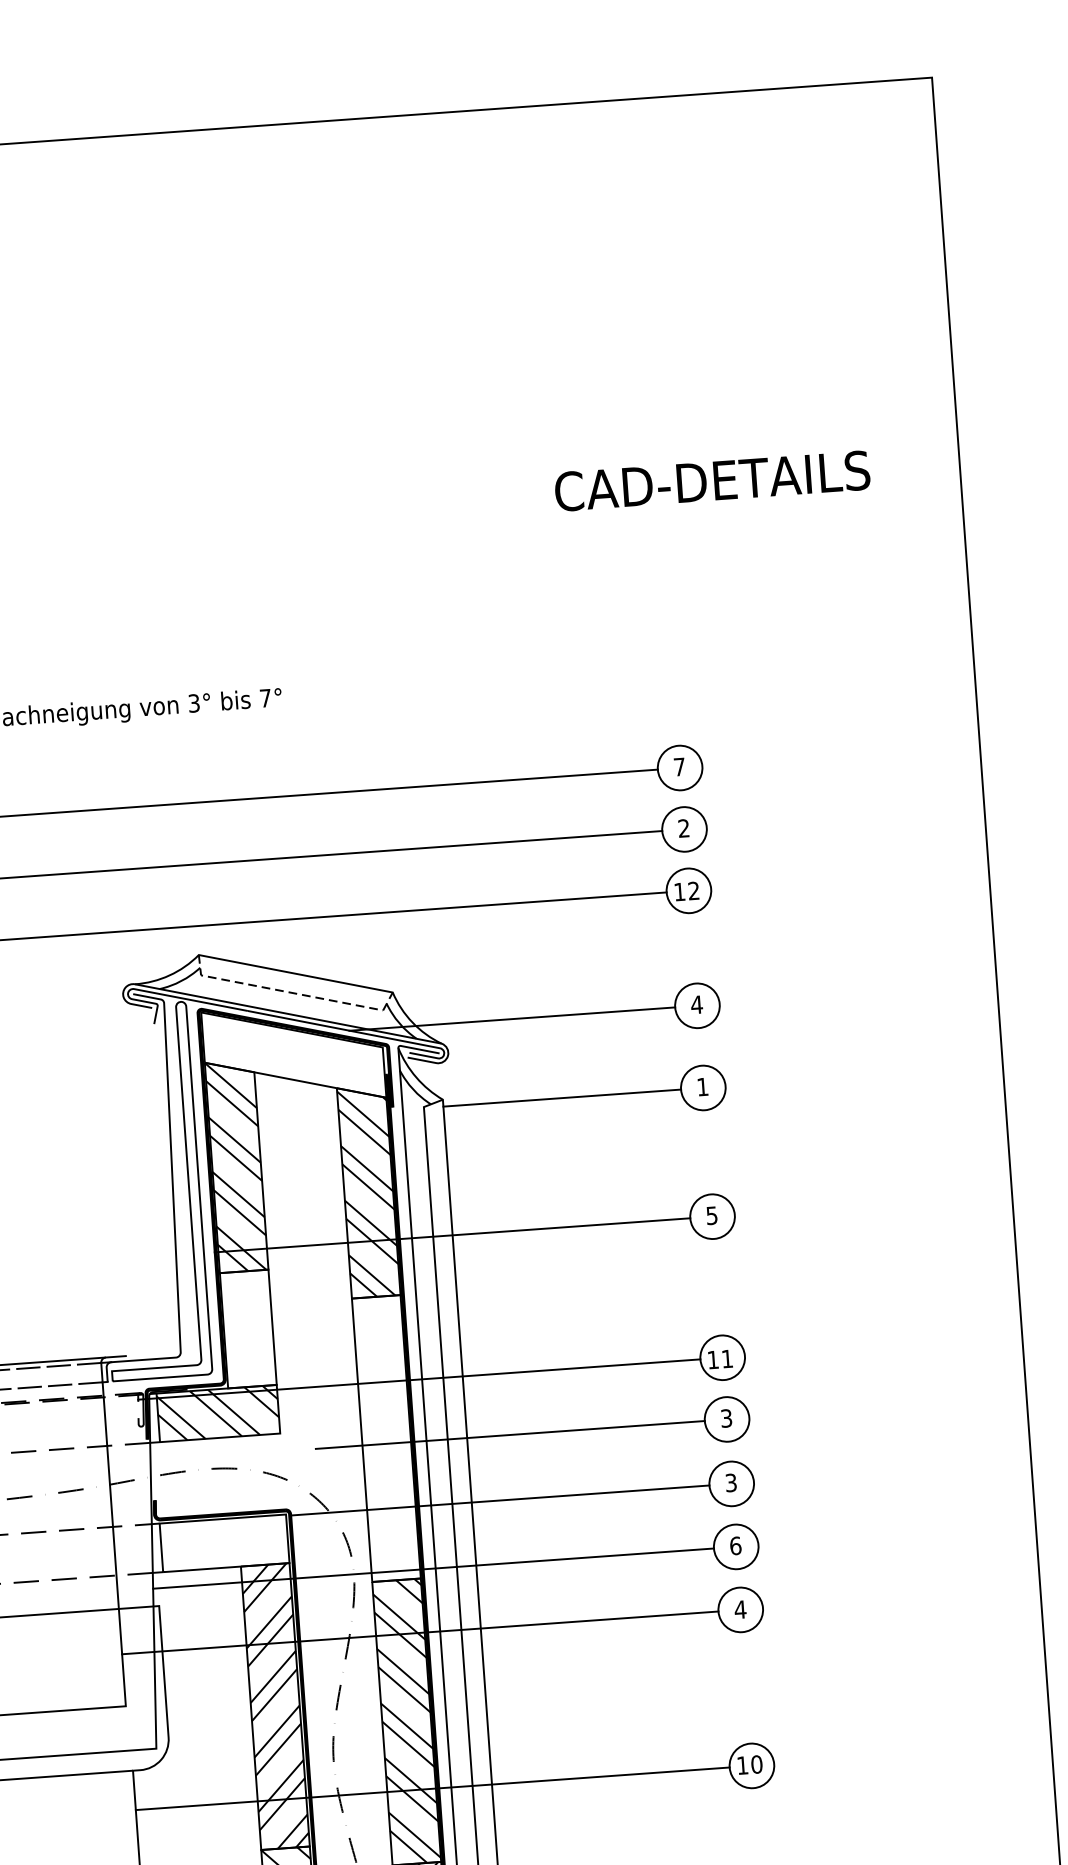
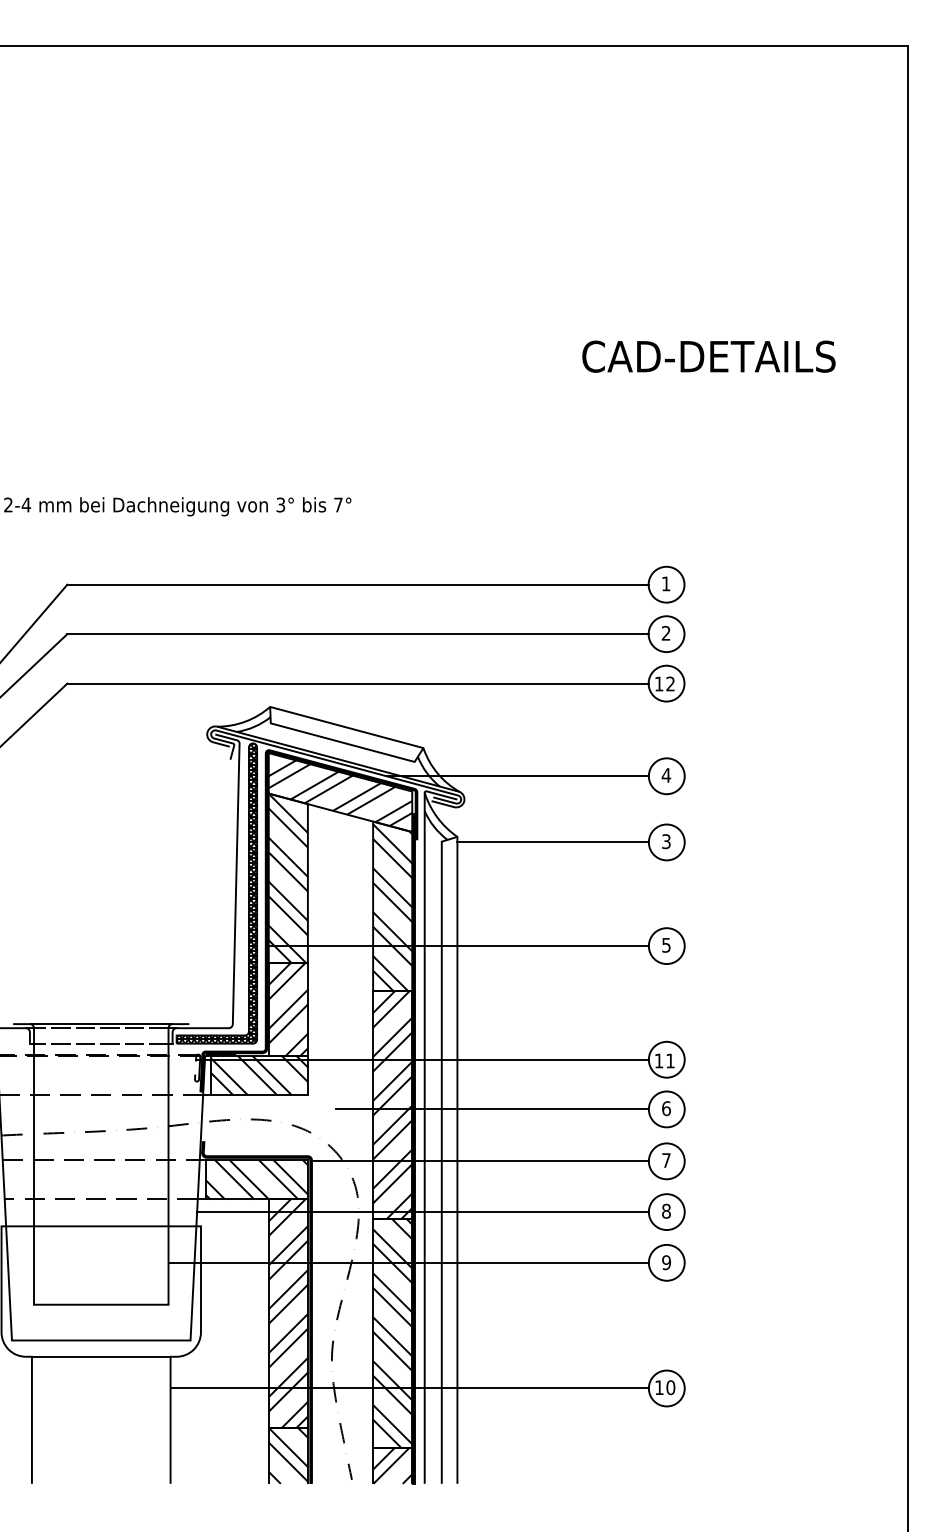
text: (679, 766) -> (666, 583), 7 -> 1
line: (293, 992) -> (343, 742), dashed -> solid
hatch: (293, 1056) -> (340, 793), added
text: (702, 1086) -> (666, 841), 1 -> 3
hatch: (148, 1191) -> (216, 893), added
hatch: (247, 1329) -> (287, 1009), added
text: (726, 1418) -> (666, 1108), 3 -> 6
hatch: (386, 1438) -> (392, 1105), added
text: (731, 1482) -> (666, 1160), 3 -> 7
hatch: (223, 1542) -> (256, 1179), added
text: (735, 1544) -> (666, 1210), 6 -> 8
text: (740, 1609) -> (666, 1262), 4 -> 9

